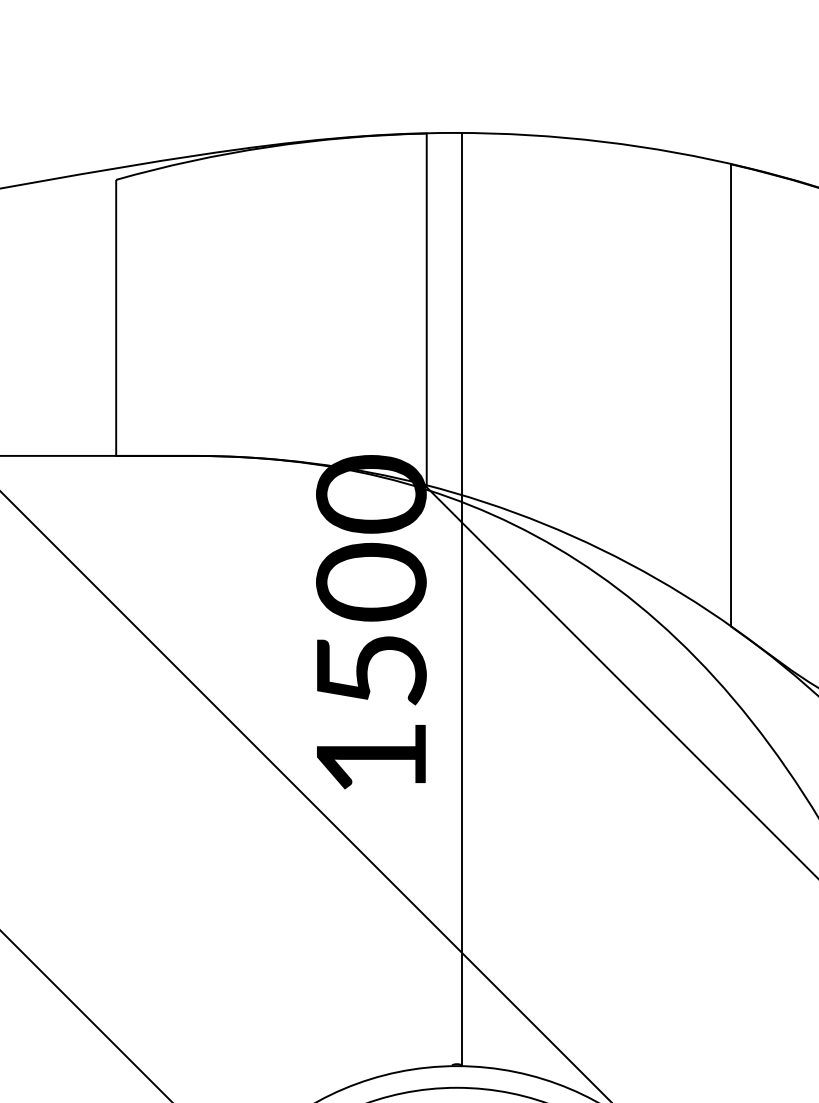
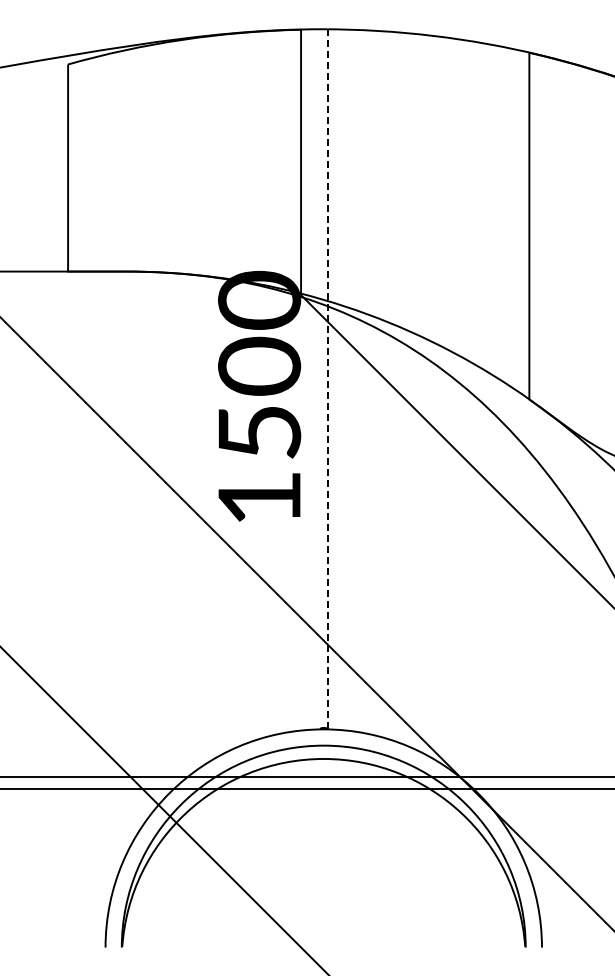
line: (461, 599) -> (327, 379), solid -> dashed

